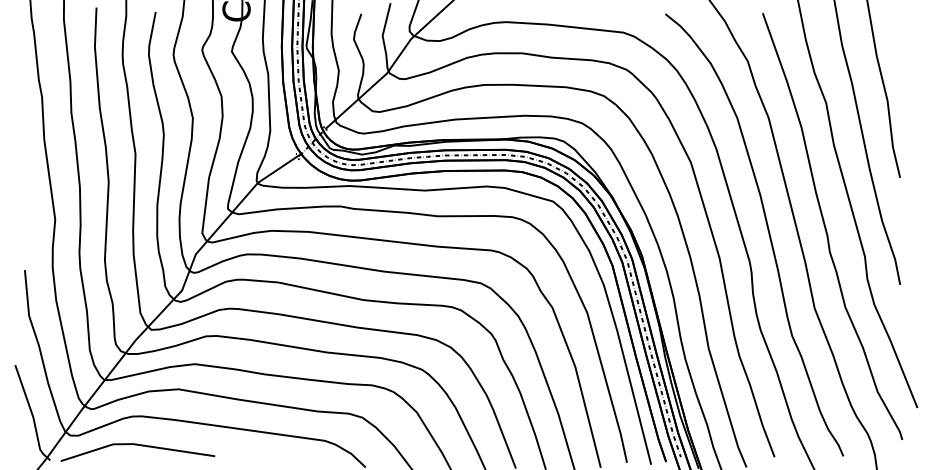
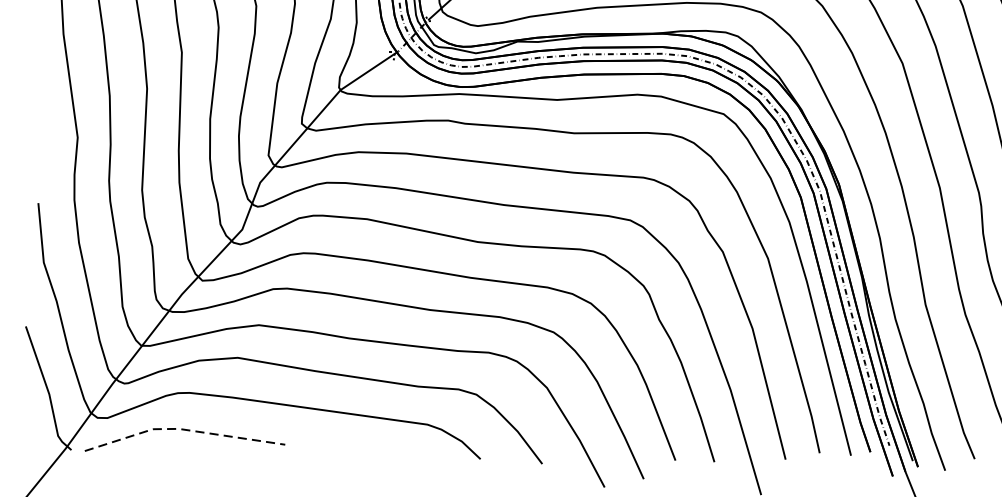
line: (136, 444) -> (183, 429), solid -> dashed

